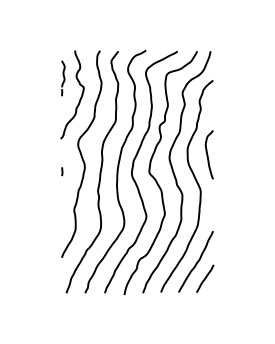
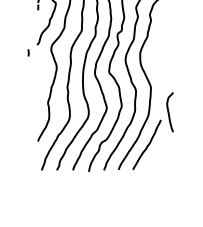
curve: (208, 154) -> (169, 112), moved
curve: (62, 171) -> (28, 52), moved
line: (205, 278) -> (154, 158), removed

